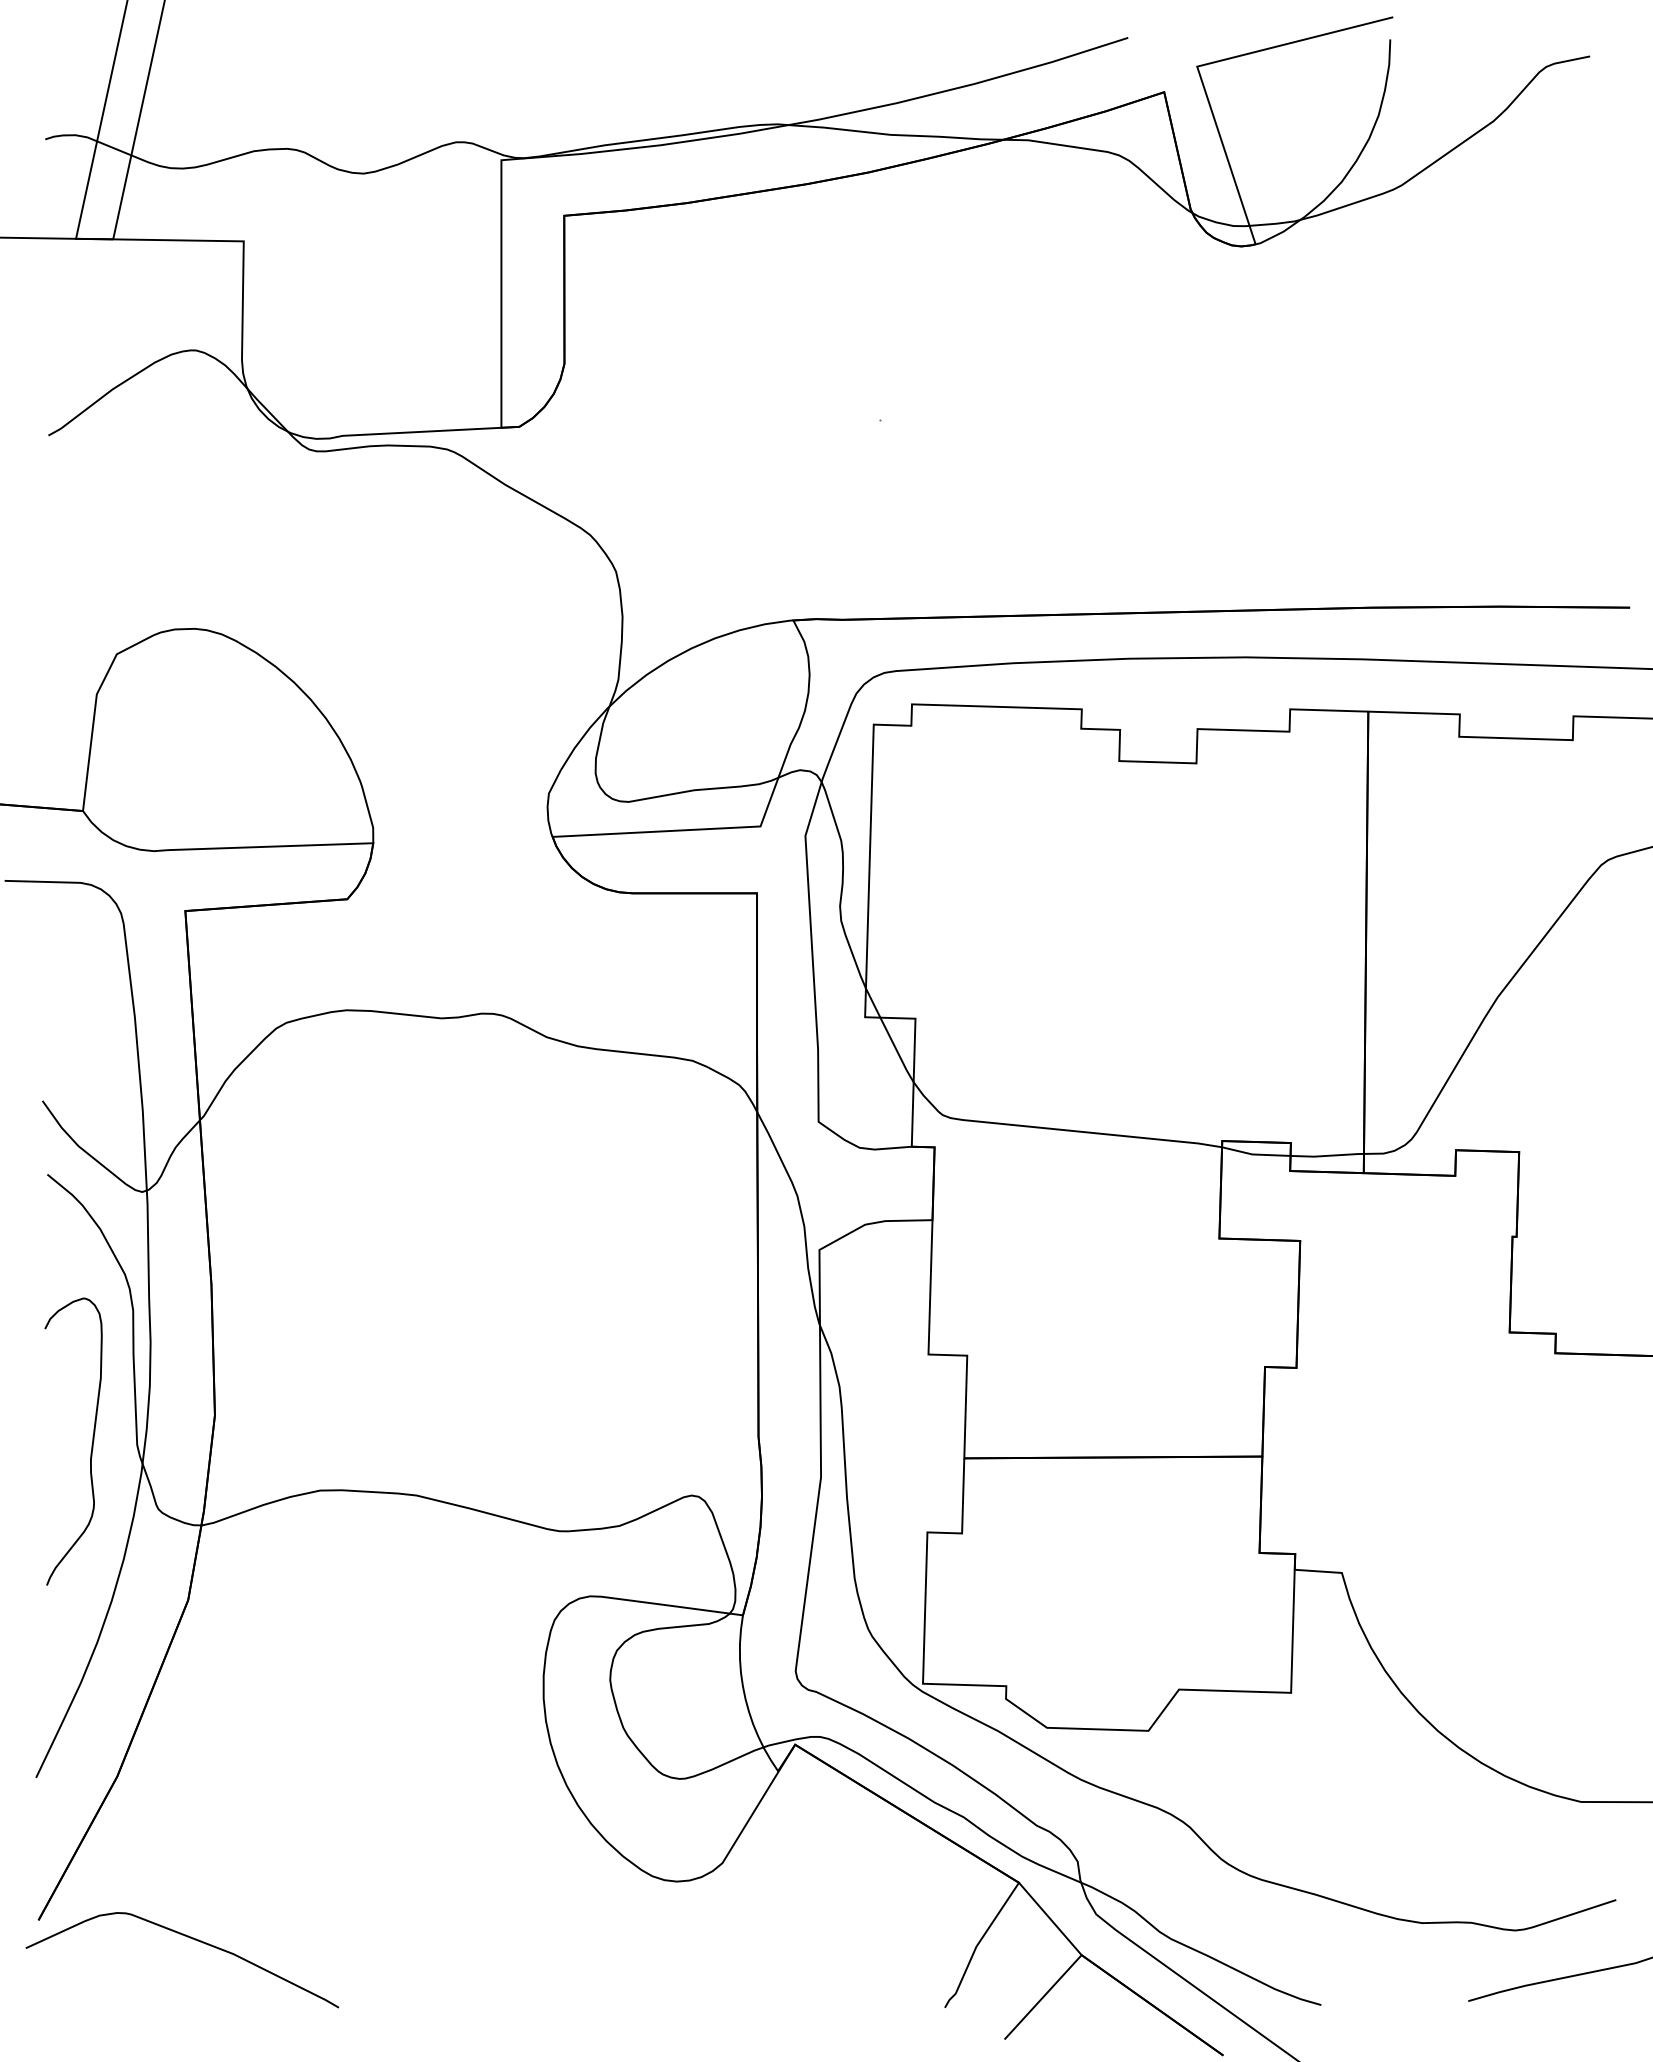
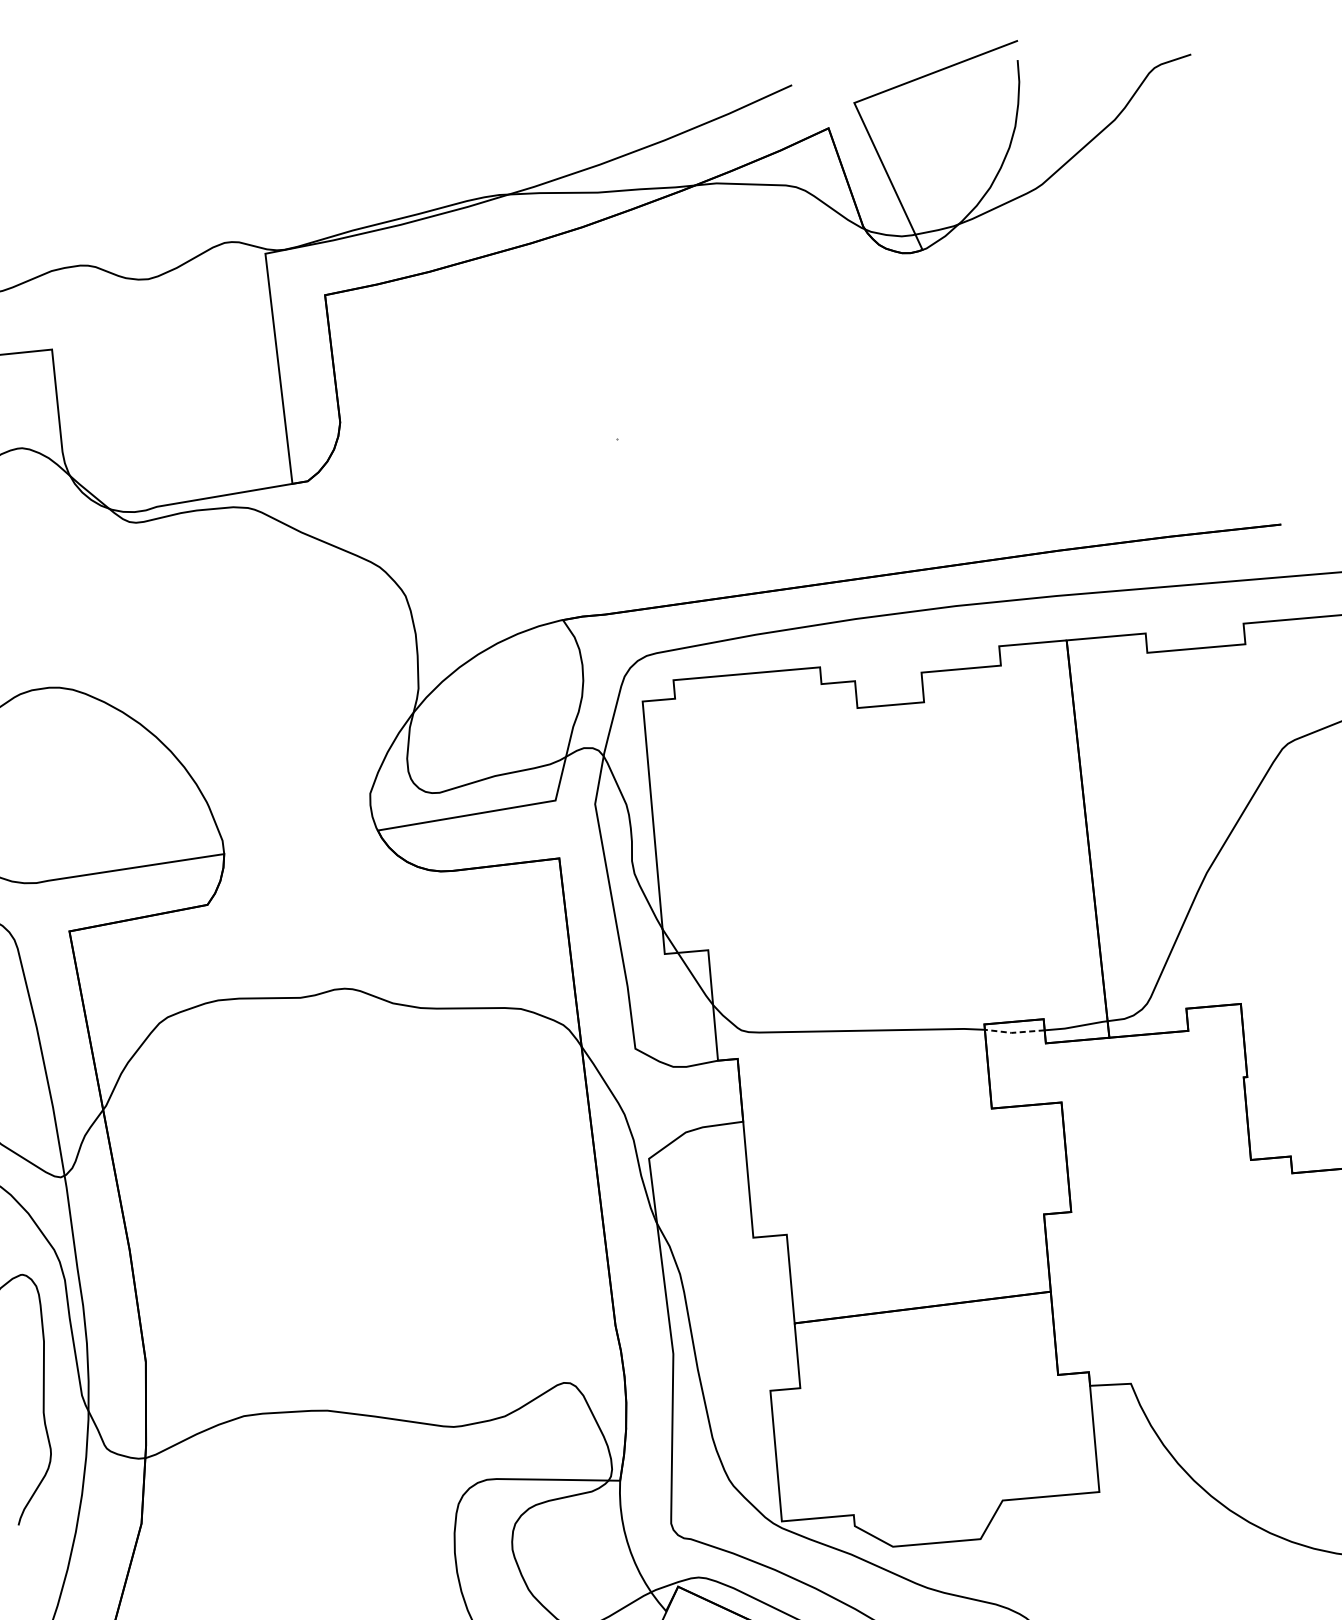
line: (1255, 1154) -> (1014, 1032), solid -> dashed

